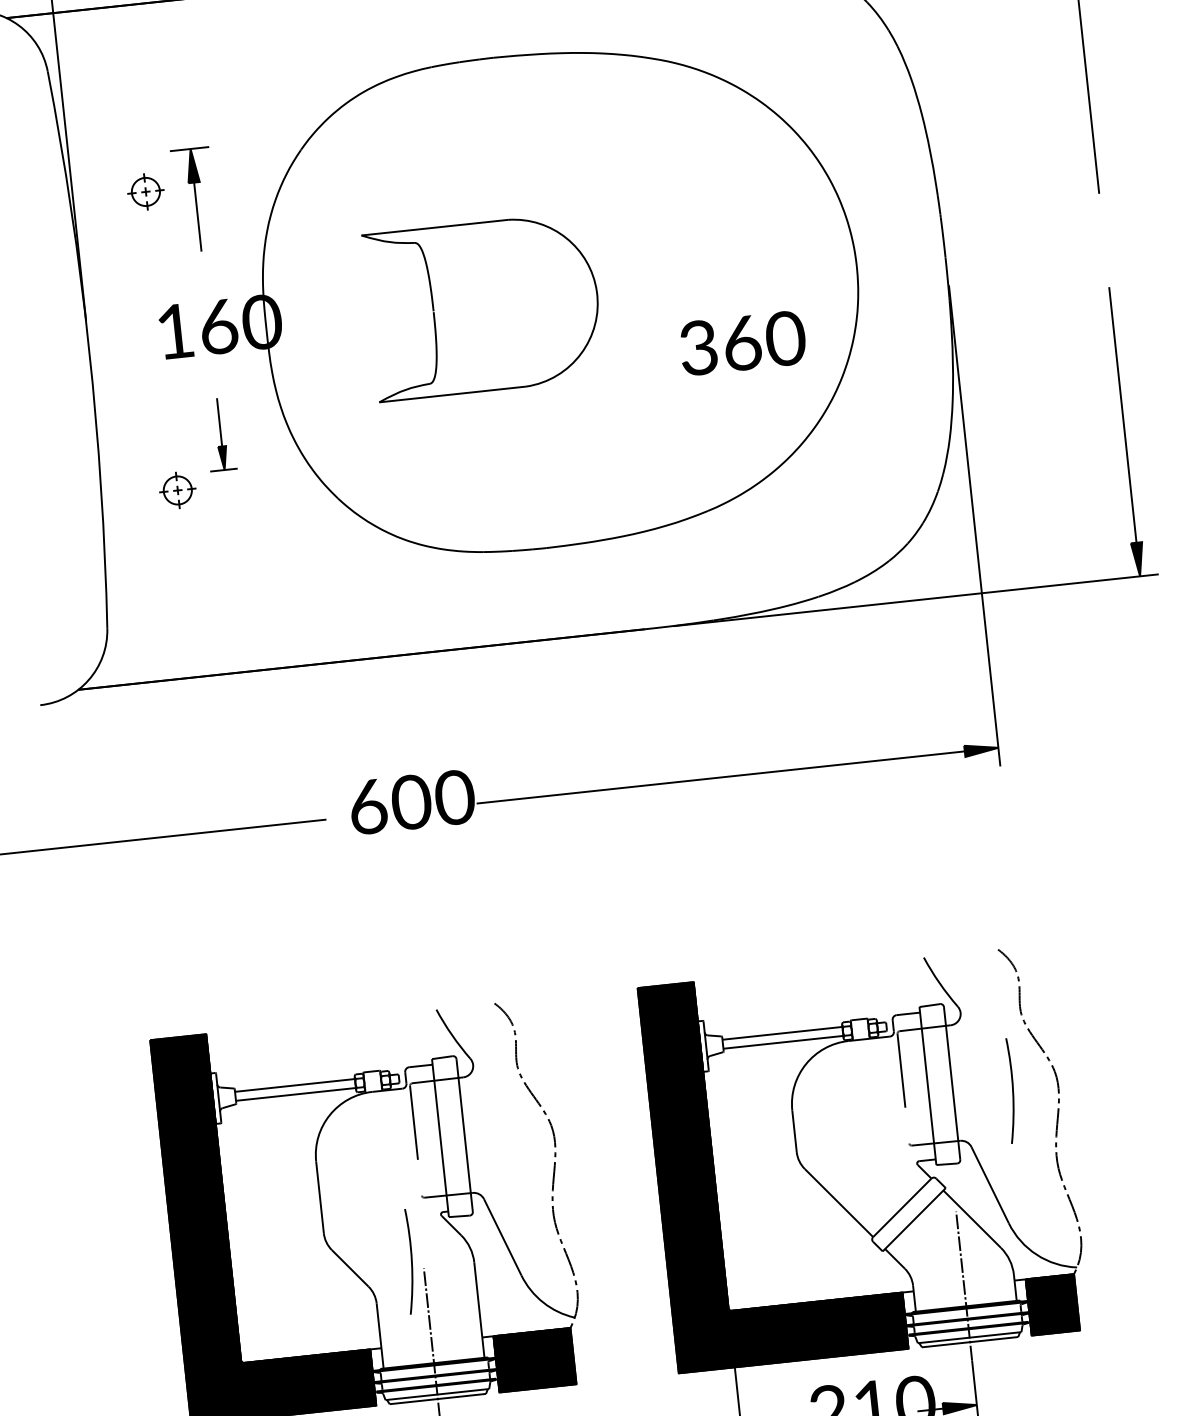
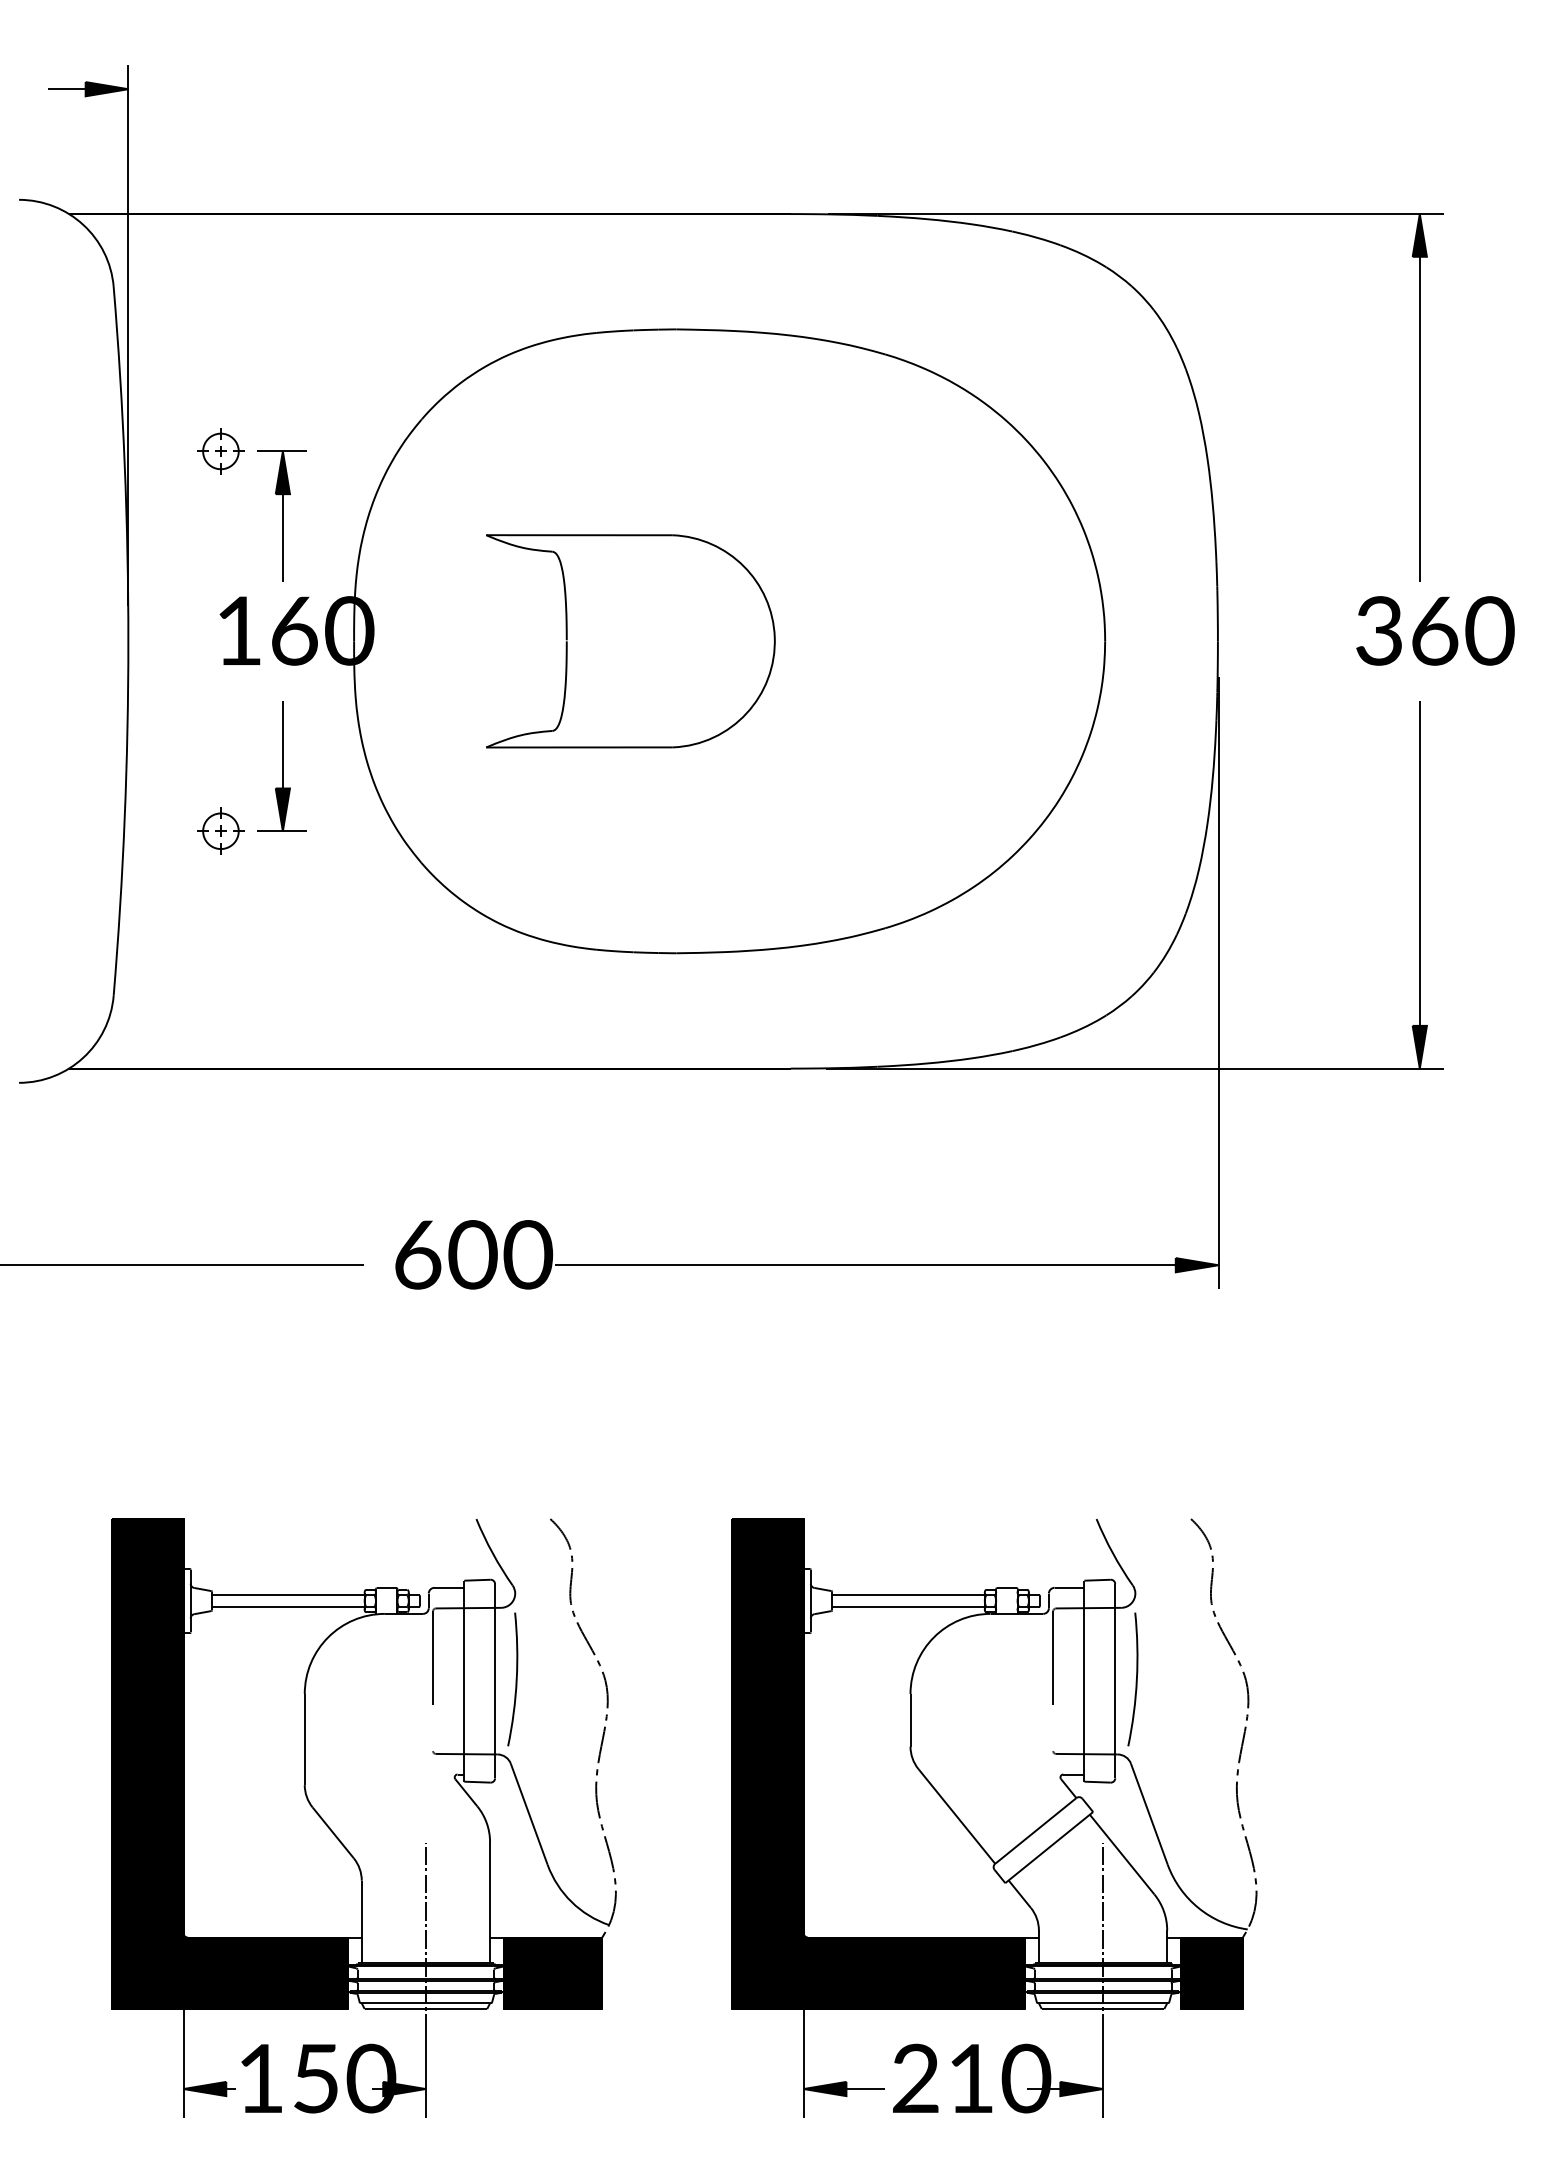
part: (194, 199) -> (281, 515), moved
text: (742, 342) -> (1435, 630), moved
part: (219, 434) -> (281, 766), size x1.43
part: (1009, 1091) -> (1132, 1679), moved
part: (408, 1261) -> (512, 1679), moved

